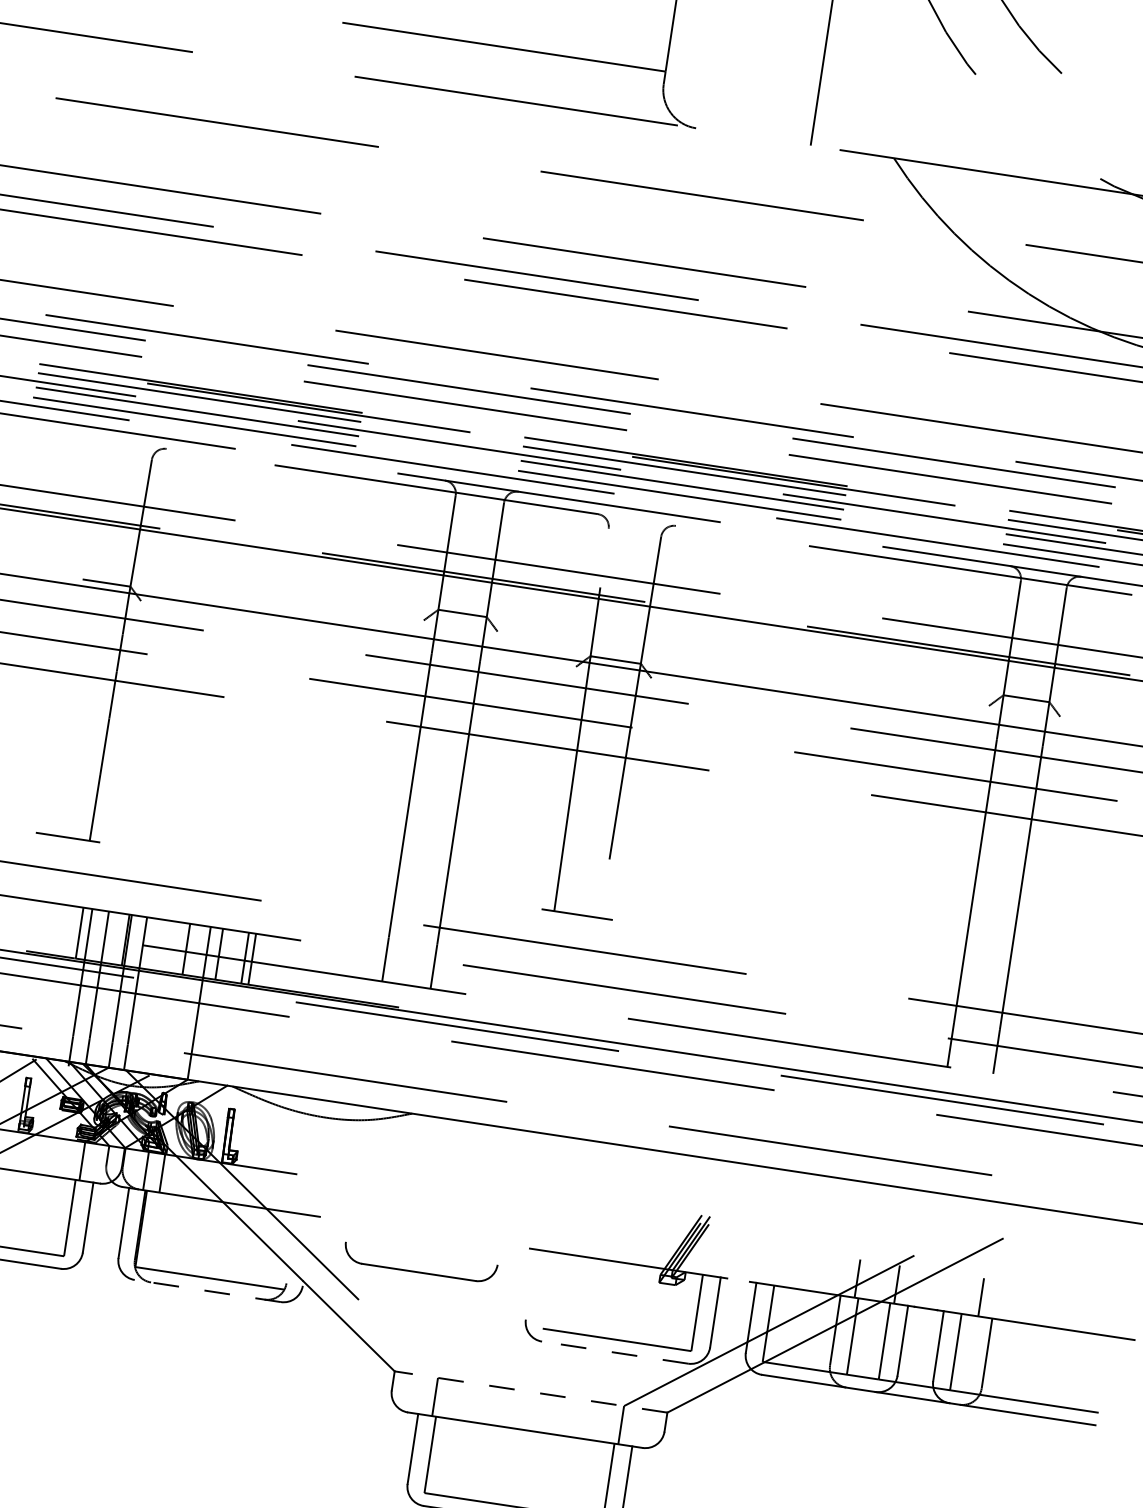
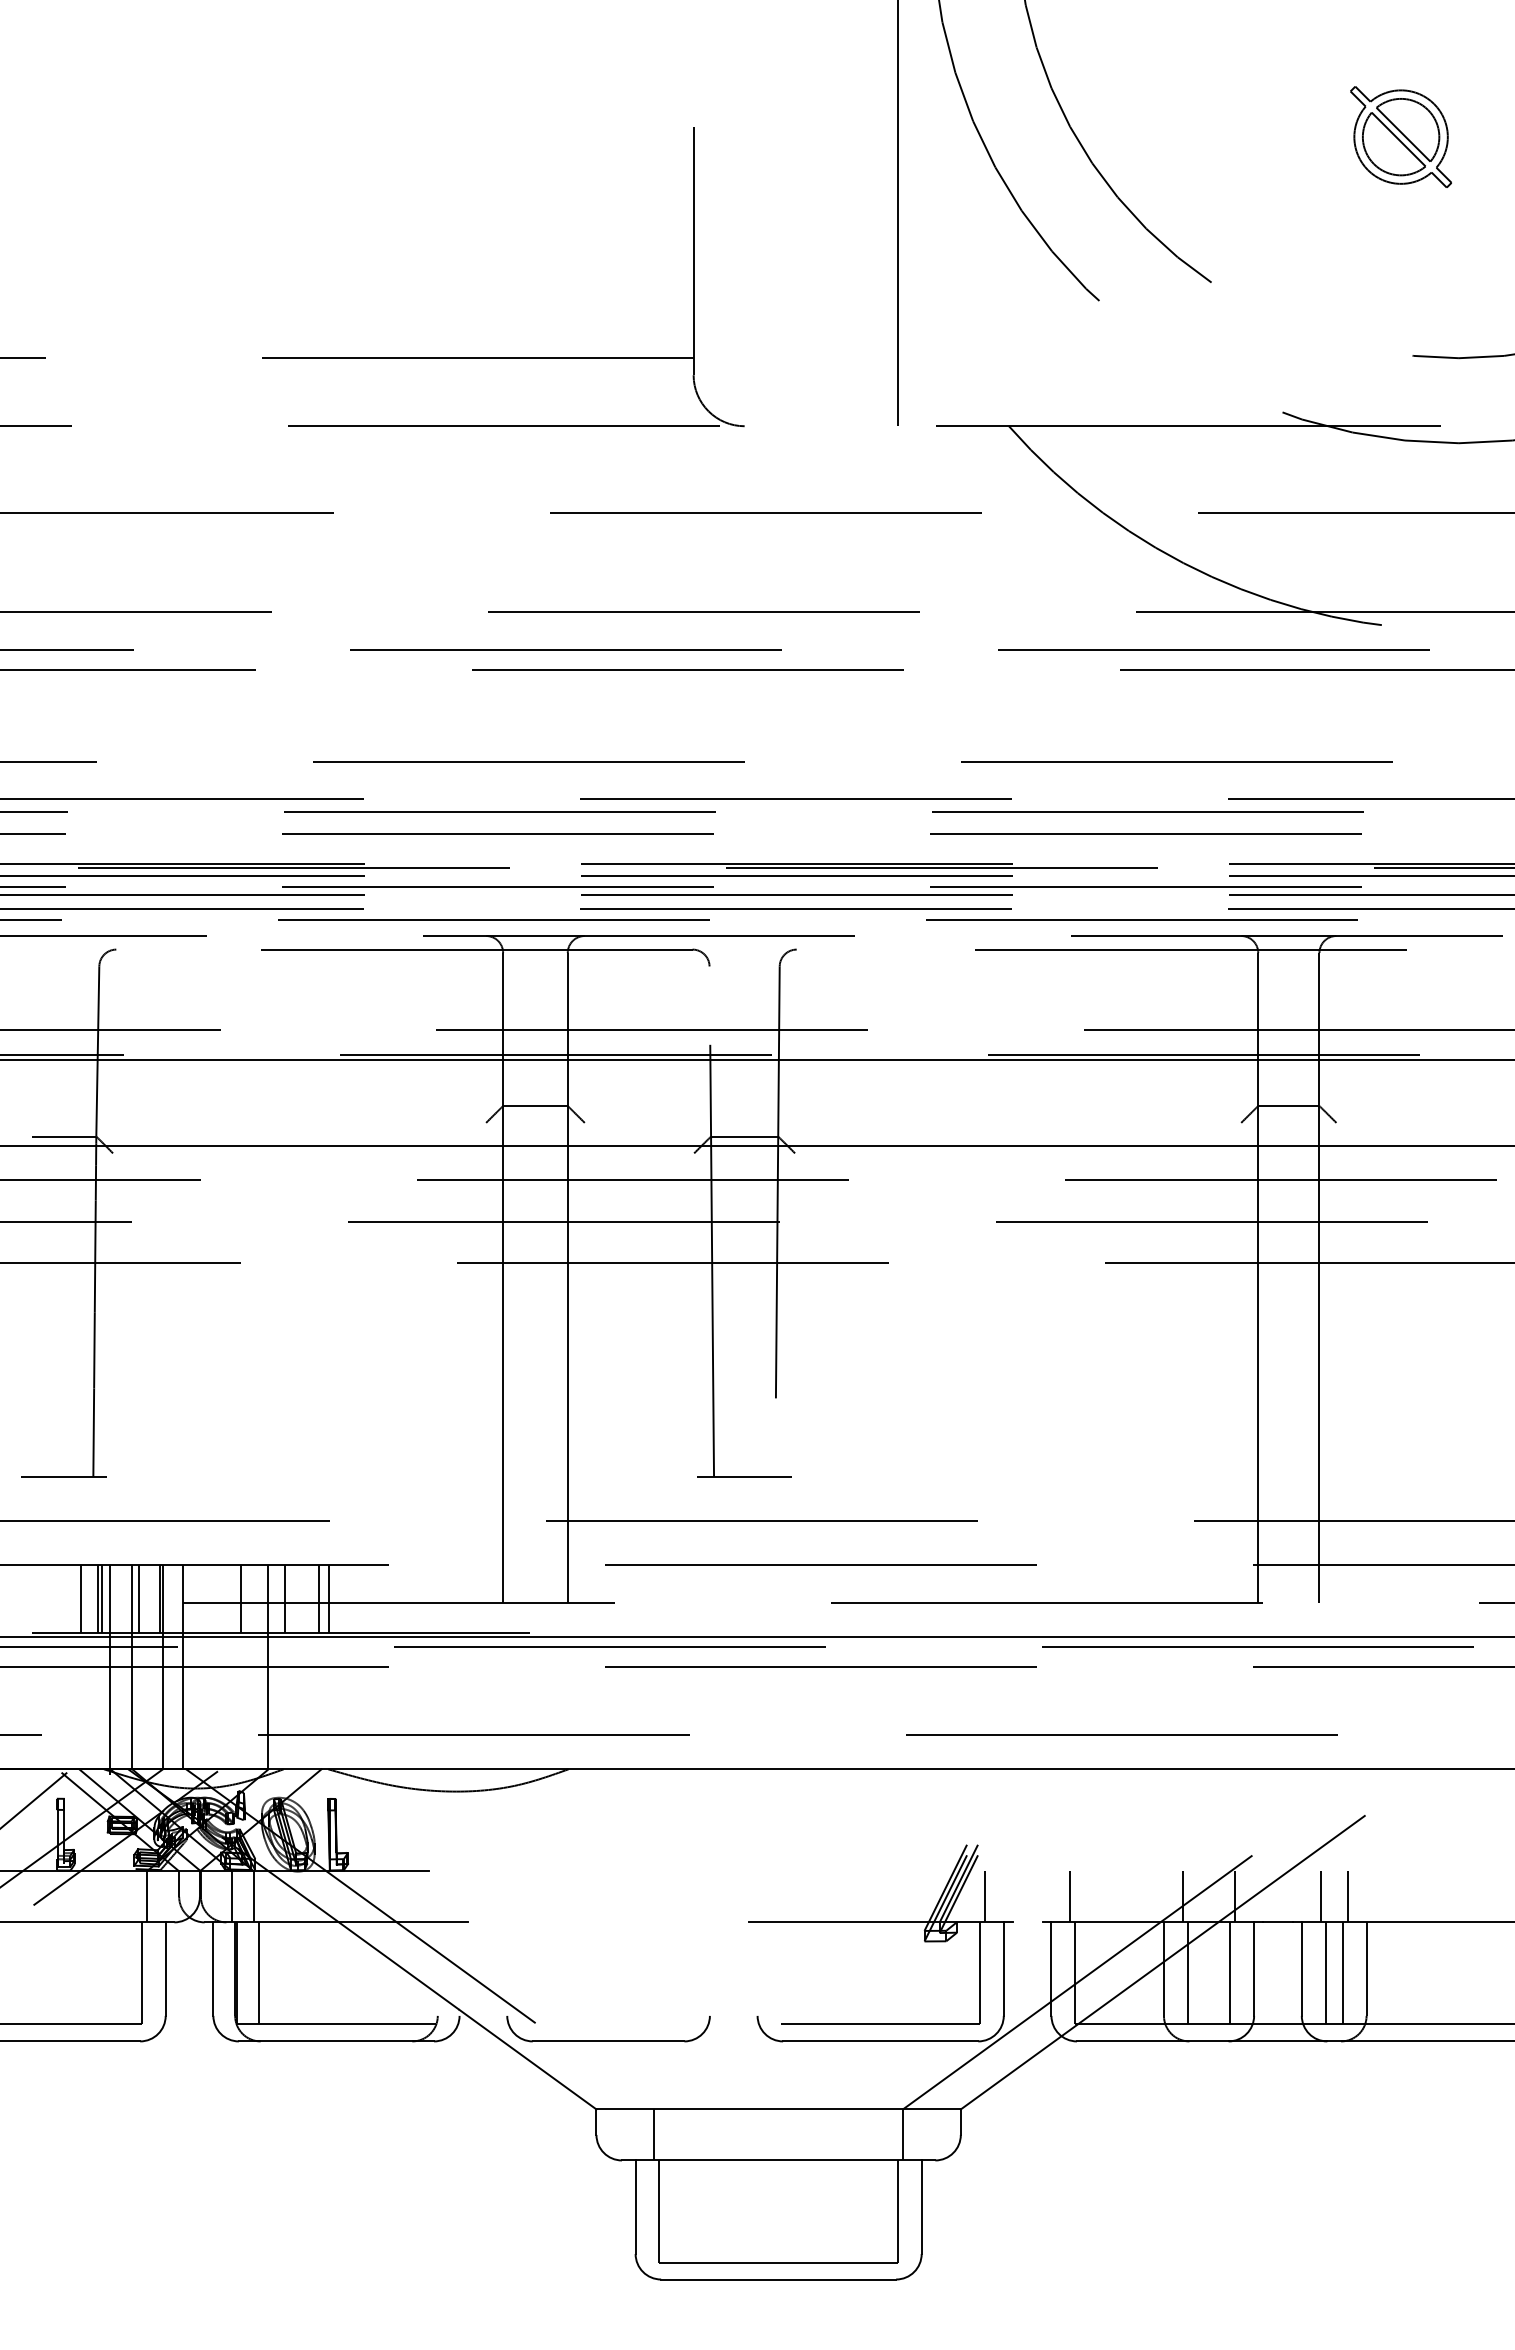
line: (66, 931) -> (81, 1599), added
line: (82, 933) -> (102, 1599), added
line: (109, 937) -> (138, 1599), added
line: (157, 1231) -> (258, 1973), added
line: (709, 1256) -> (985, 1896), added
line: (773, 1265) -> (1070, 1896), added
part: (418, 1271) -> (608, 2040), moved
line: (207, 1291) -> (336, 2041), dashed -> solid
line: (960, 1293) -> (1320, 1896), added
line: (614, 1352) -> (880, 2041), dashed -> solid
line: (968, 1354) -> (1342, 1973), added
line: (530, 1392) -> (778, 2109), dashed -> solid

